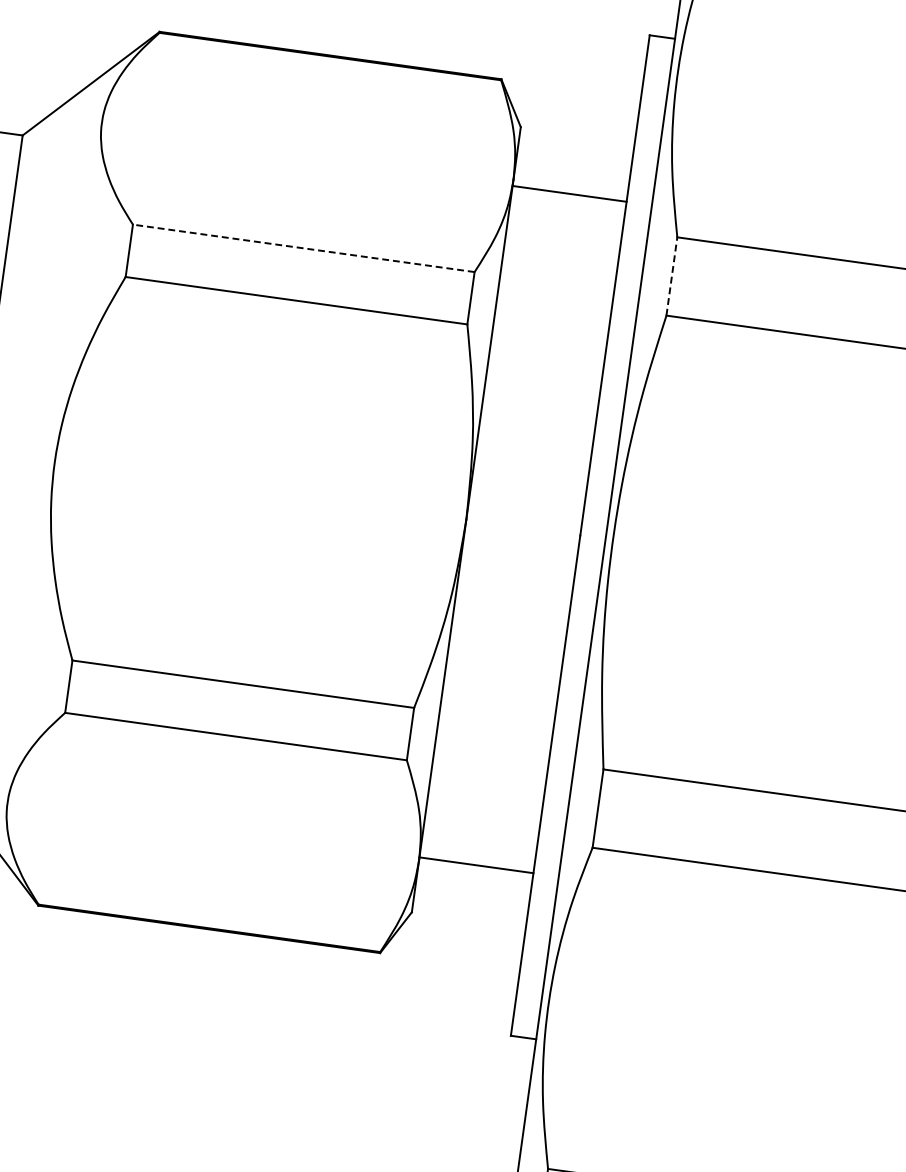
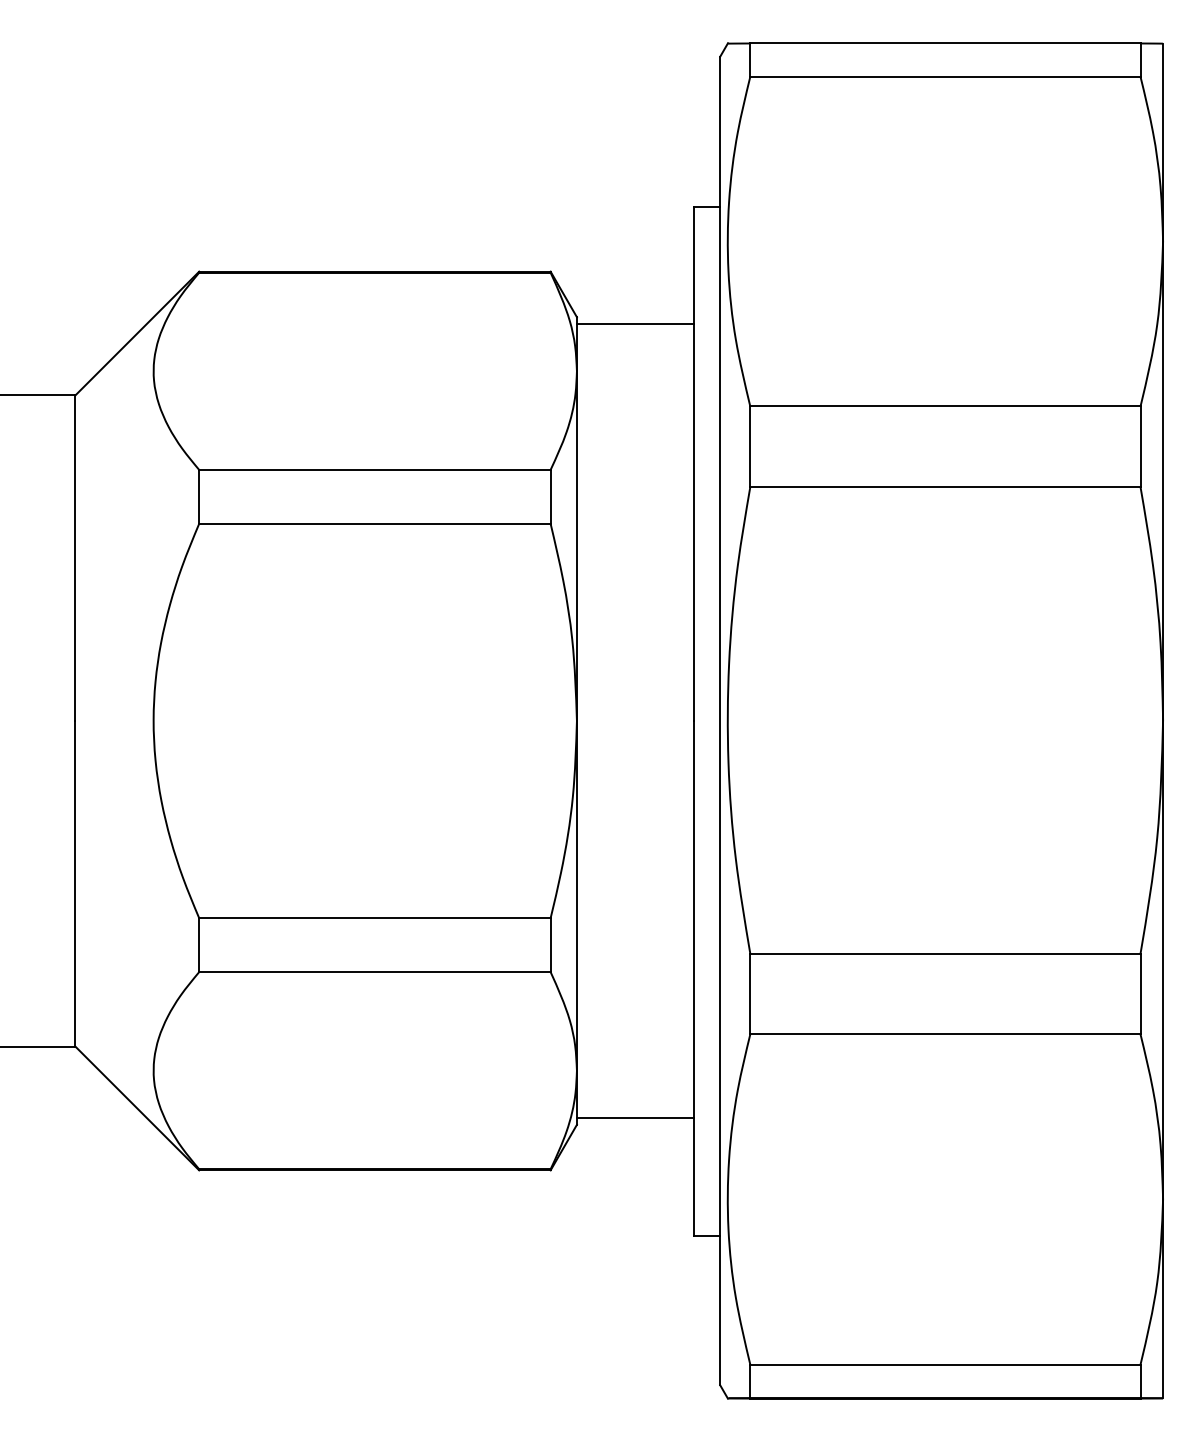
line: (569, 193) -> (635, 323), moved
line: (303, 247) -> (374, 469), dashed -> solid
line: (672, 276) -> (750, 446), dashed -> solid
line: (476, 865) -> (635, 1118), moved

